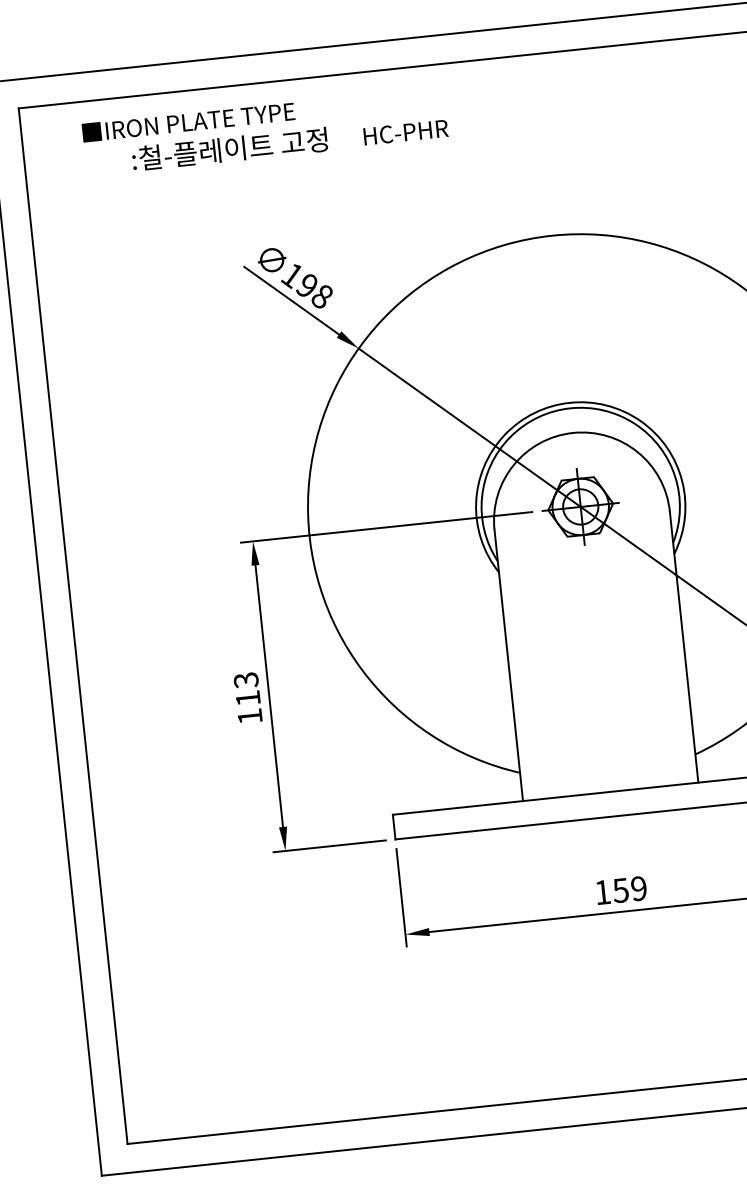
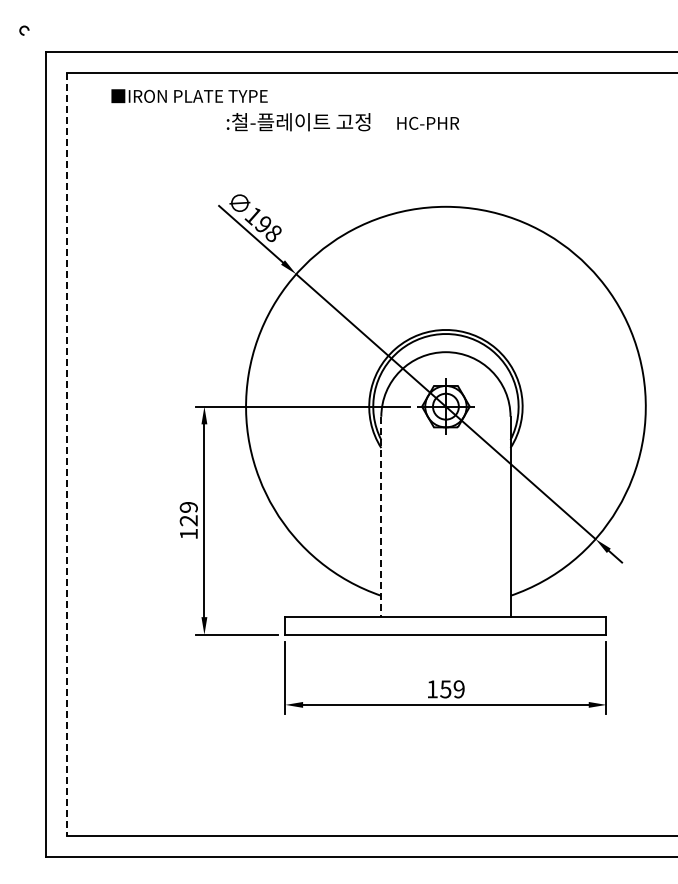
text: (289, 143) -> (342, 122), moved
line: (72, 625) -> (66, 454), solid -> dashed
line: (508, 665) -> (381, 516), solid -> dashed
text: (246, 689) -> (188, 514), 113 -> 129

